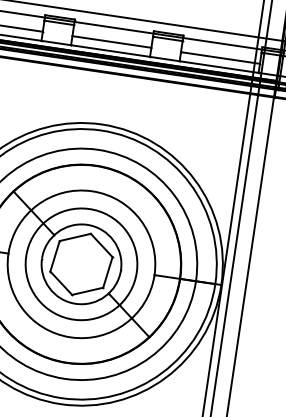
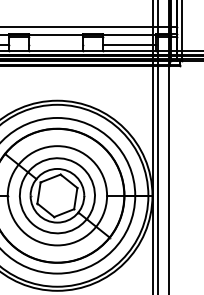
line: (111, 41) -> (55, 44), removed

